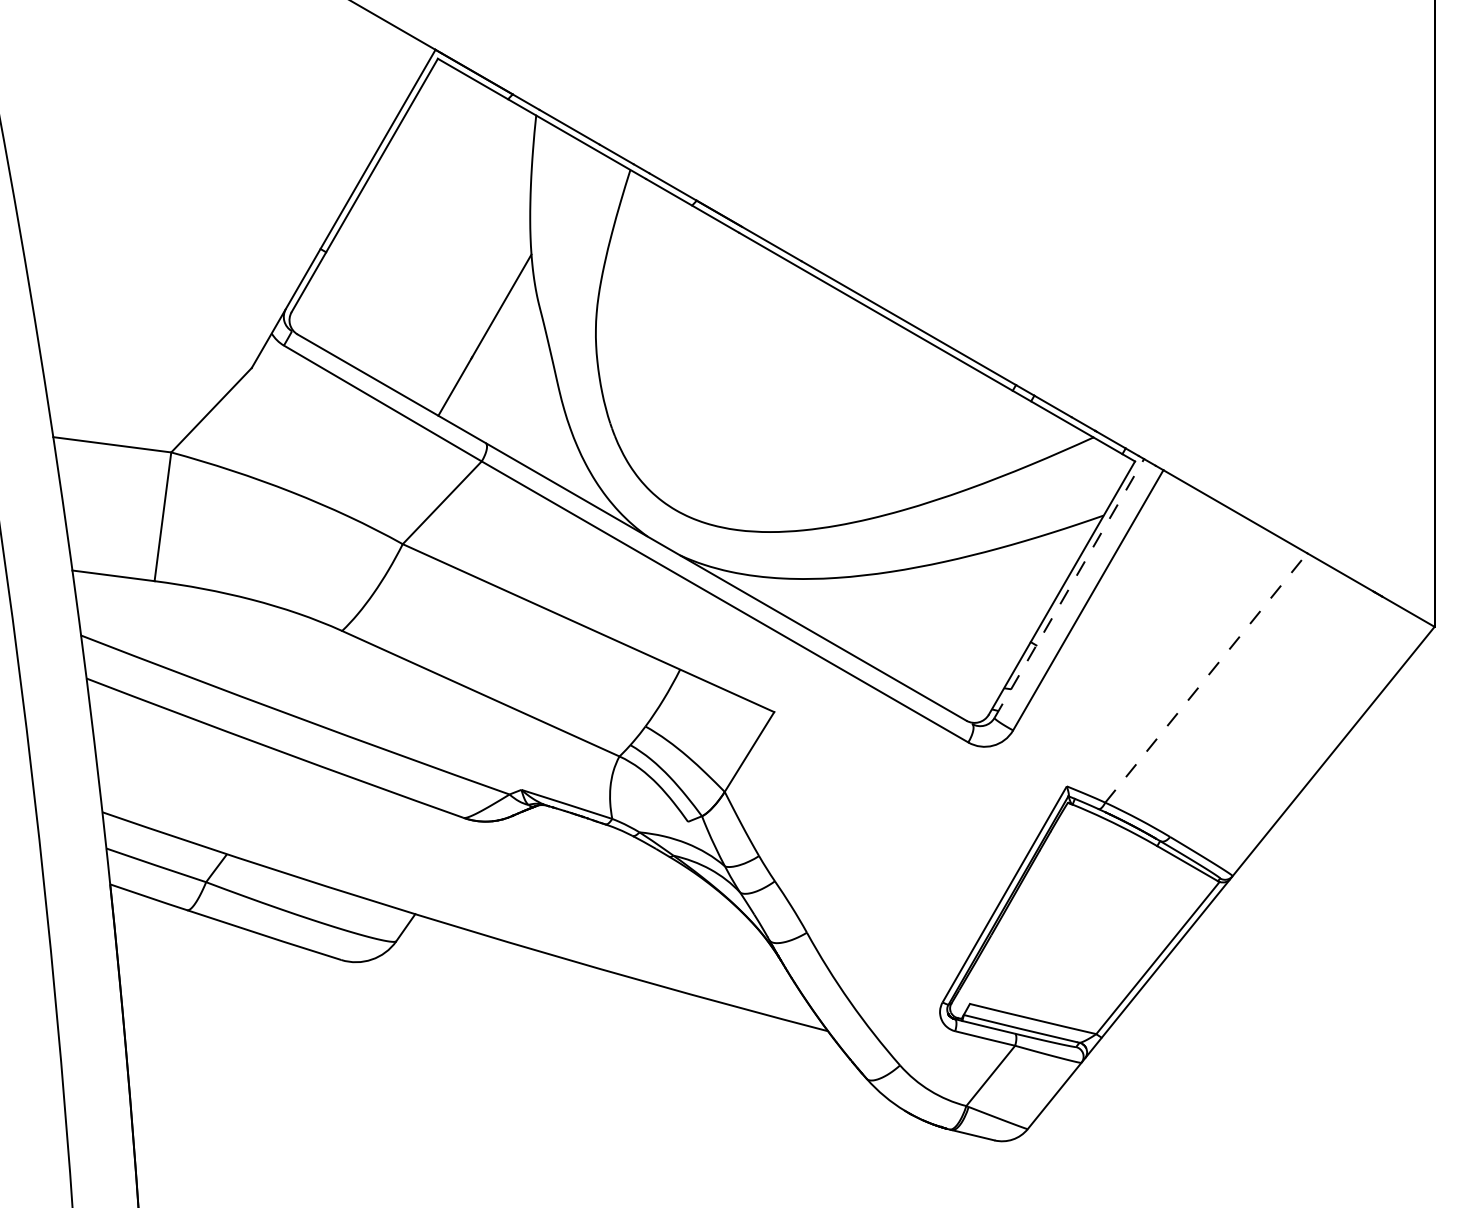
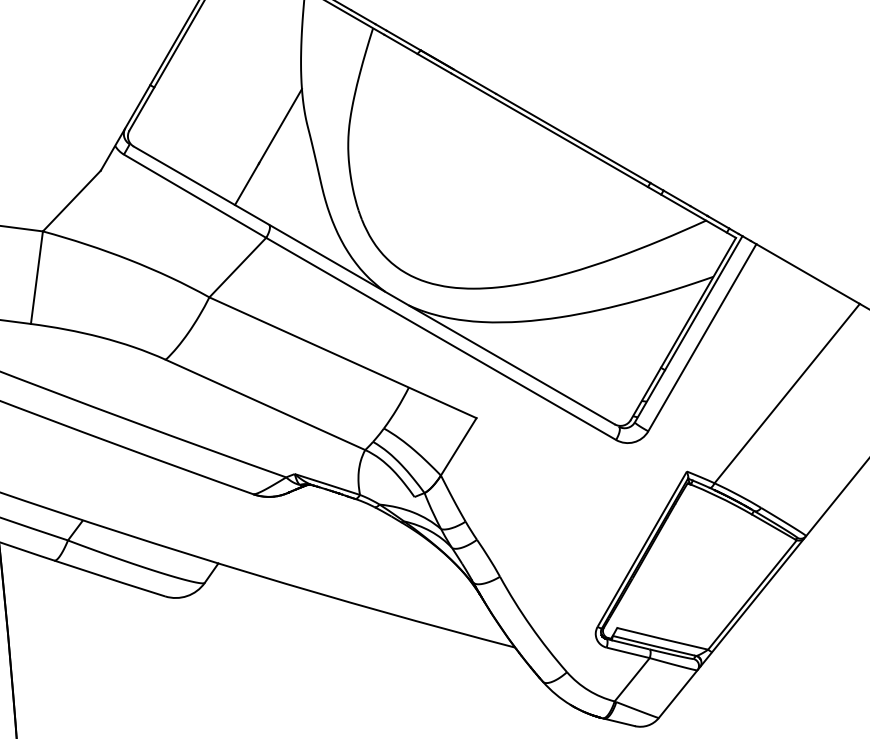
line: (1069, 588) -> (688, 329), dashed -> solid
line: (1206, 677) -> (787, 393), dashed -> solid

